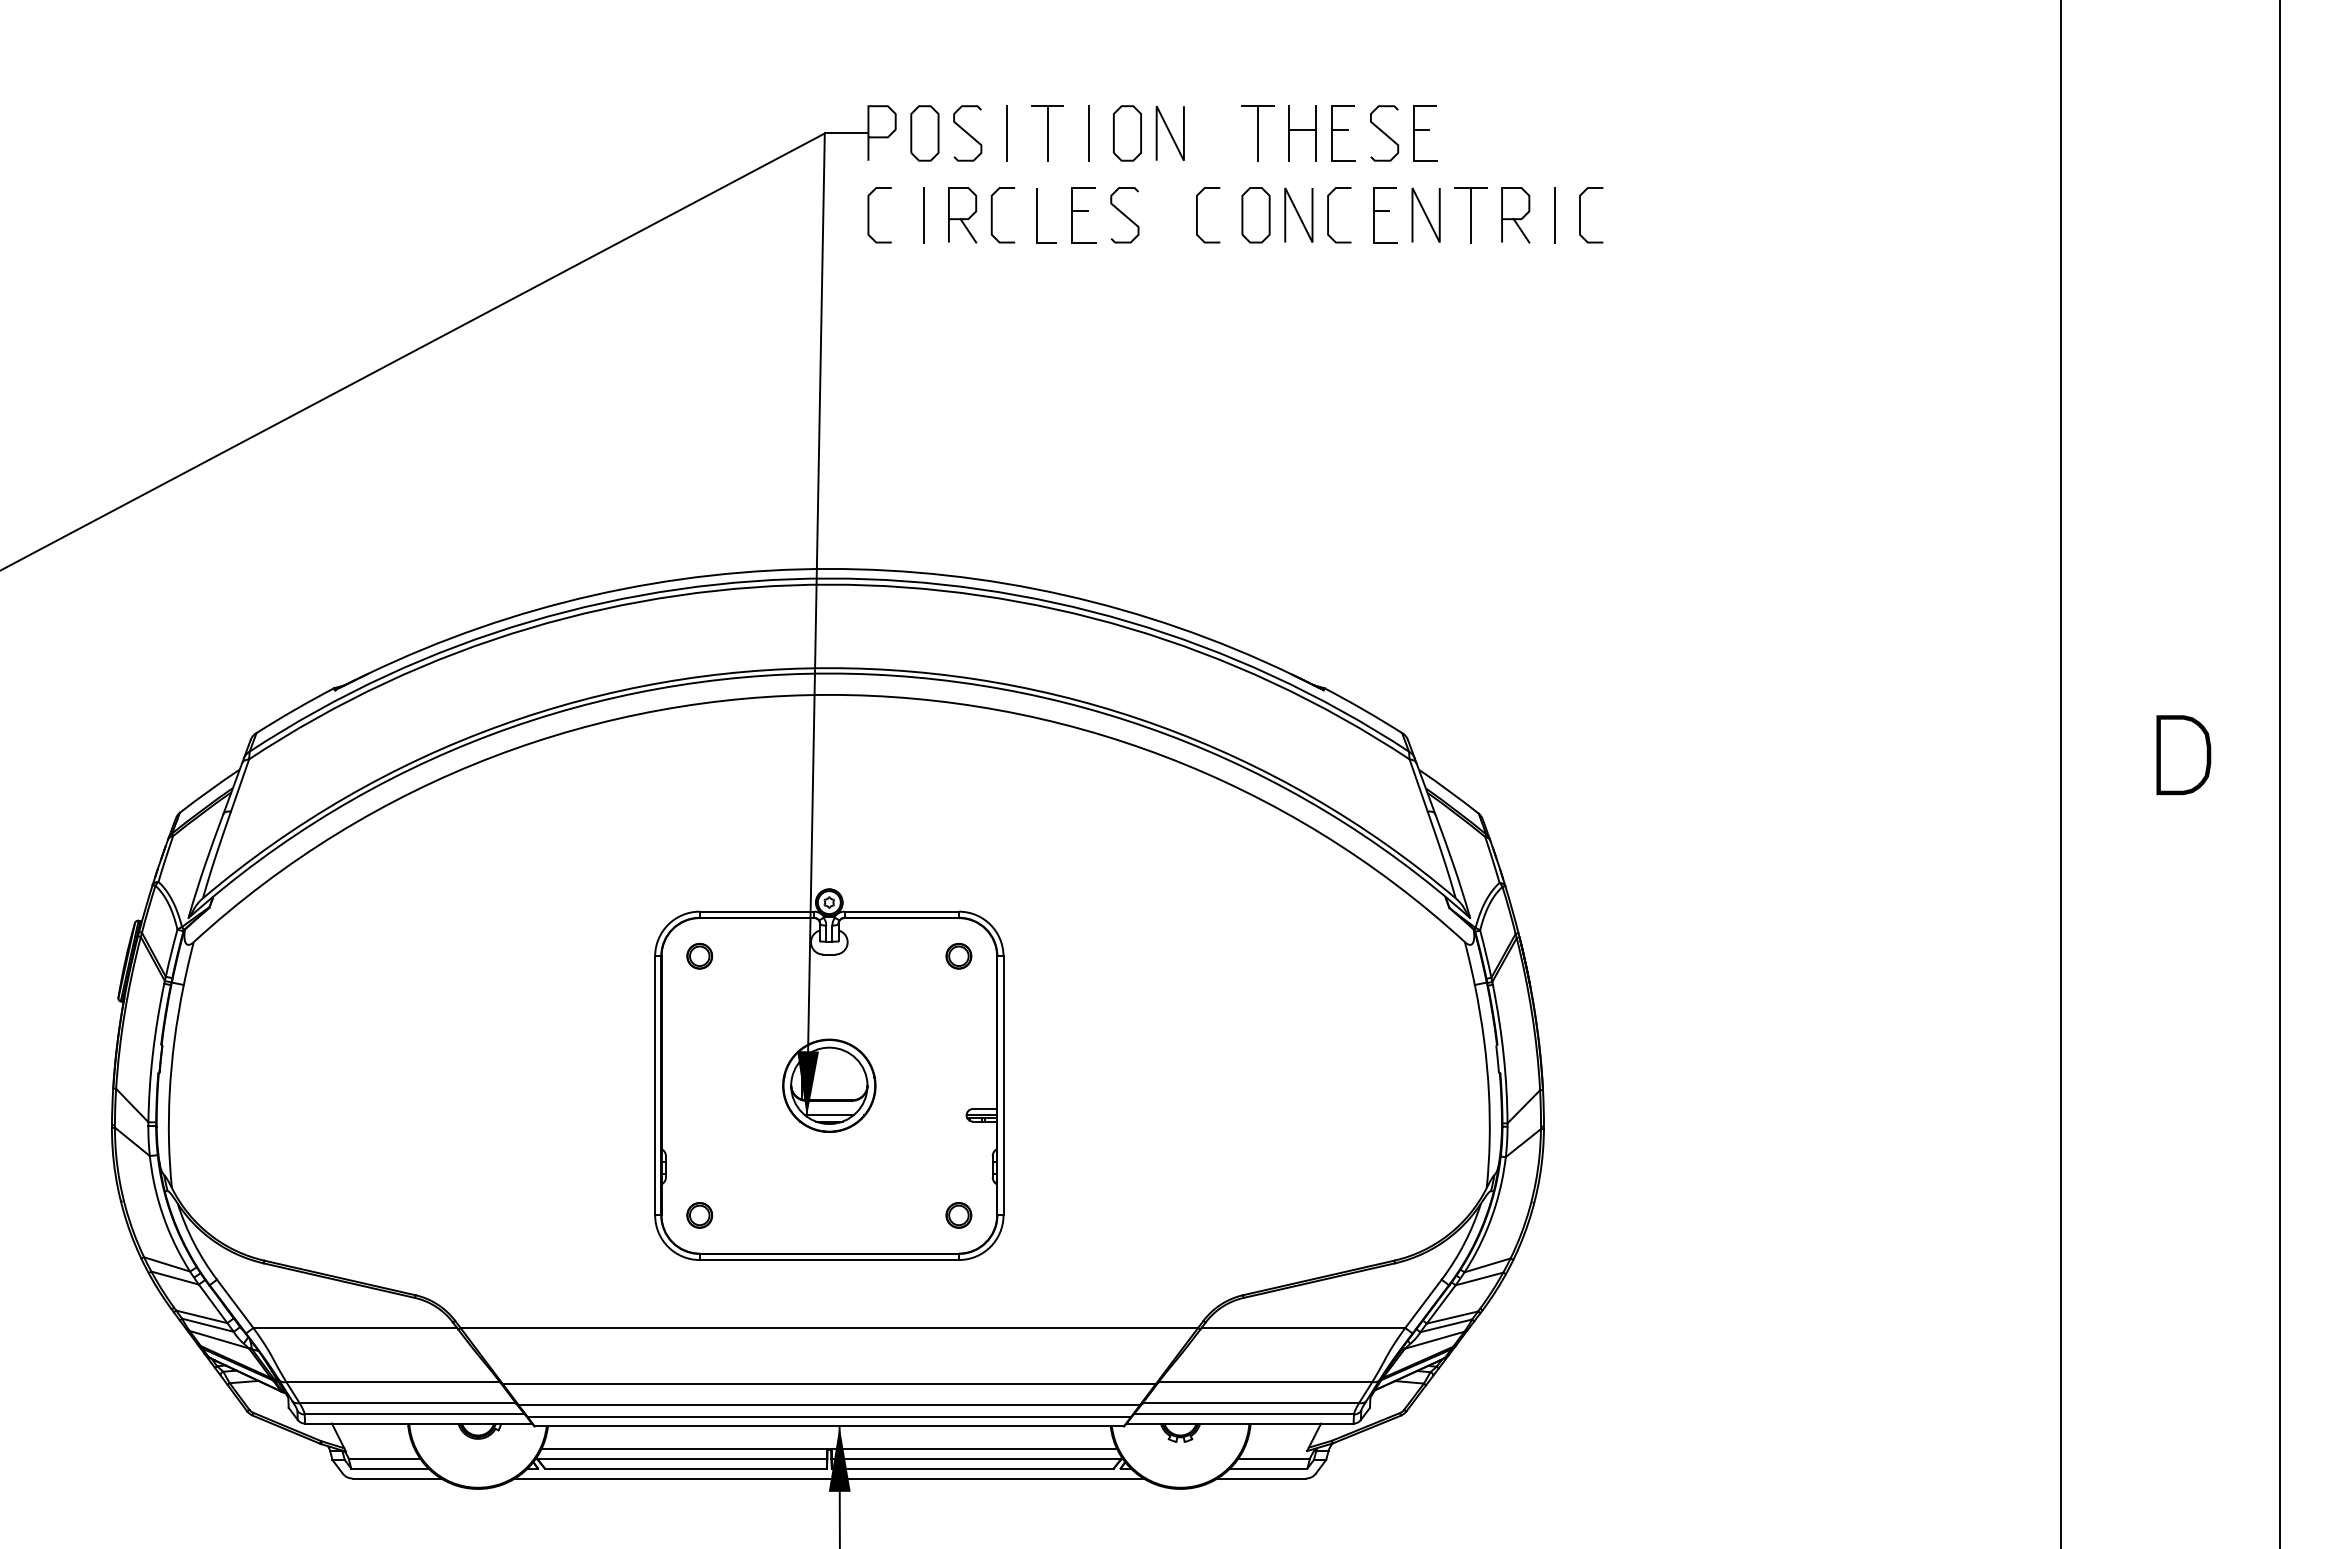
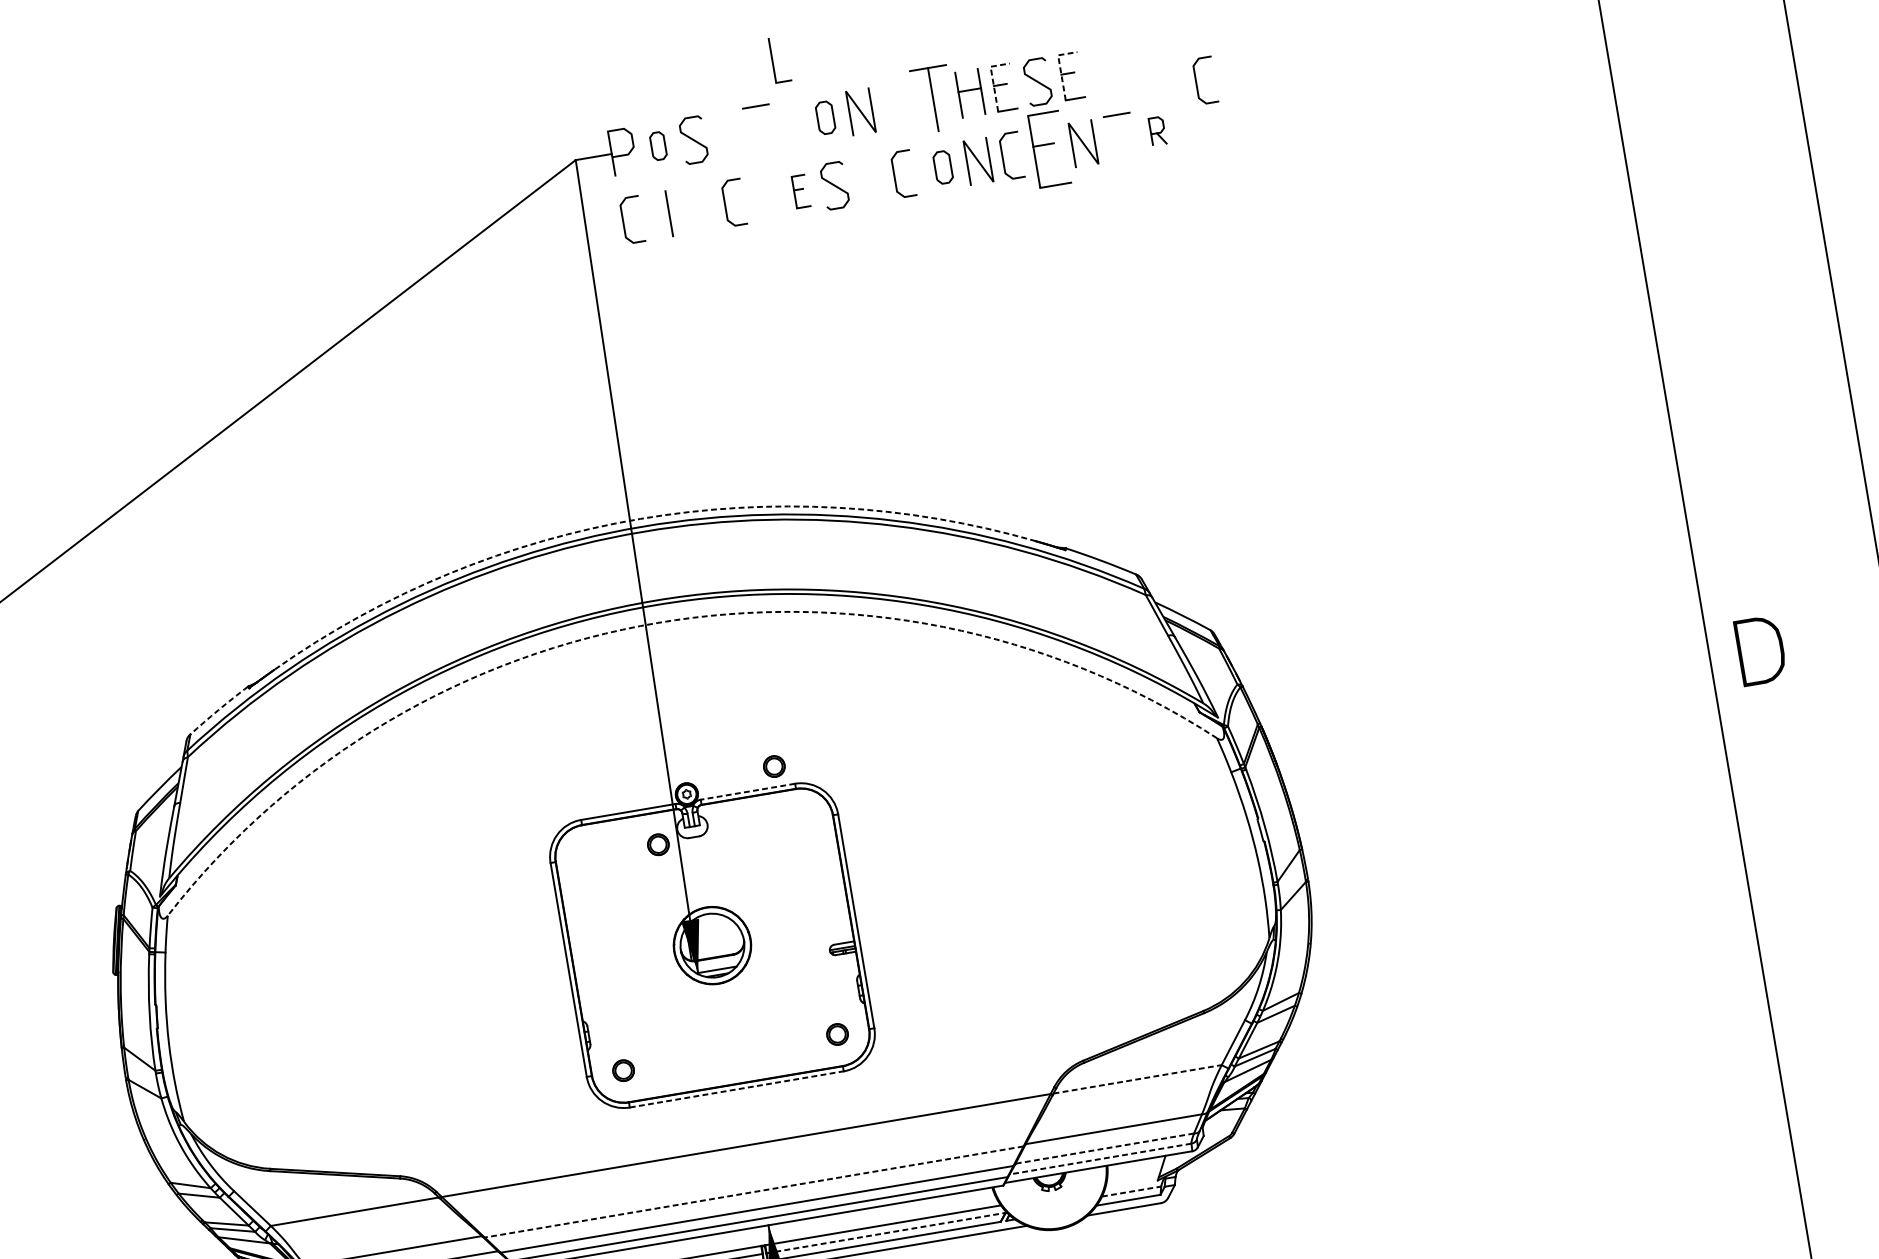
line: (1331, 121) -> (992, 79), solid -> dashed
line: (1413, 121) -> (1060, 68), solid -> dashed
part: (924, 133) -> (658, 146), size x0.6
line: (1007, 133) -> (726, 134), removed
line: (1047, 133) -> (759, 129), removed
line: (1089, 133) -> (794, 123), removed
part: (1127, 133) -> (825, 117), size x0.7
part: (1257, 133) -> (932, 99), size x1.4
part: (962, 215) -> (700, 208), removed
line: (1037, 215) -> (772, 60), moved
part: (1083, 215) -> (800, 191), size x0.7
part: (1255, 215) -> (942, 167), size x0.7
part: (1385, 215) -> (1050, 149), size x1.6
line: (1470, 215) -> (1120, 137), removed
part: (1515, 215) -> (1157, 131), size x0.6
line: (1555, 215) -> (1190, 125), removed
curve: (1580, 215) -> (1196, 82), moved
arc: (829, 568) -> (640, 518), solid -> dashed
arc: (829, 694) -> (657, 622), solid -> dashed
arc: (294, 710) -> (218, 710), solid -> dashed
part: (2183, 755) -> (1760, 650), moved
line: (901, 911) -> (747, 791), solid -> dashed
part: (699, 955) -> (658, 844), moved
part: (958, 956) -> (774, 766), moved
line: (829, 1260) -> (736, 1089), solid -> dashed
line: (1303, 1328) -> (1137, 1079), solid -> dashed
line: (828, 1384) -> (753, 1192), solid -> dashed
line: (1250, 1403) -> (1104, 1149), solid -> dashed
line: (1243, 1414) -> (1100, 1159), solid -> dashed
line: (976, 1458) -> (885, 1232), solid -> dashed
line: (1273, 1458) -> (1131, 1191), solid -> dashed

